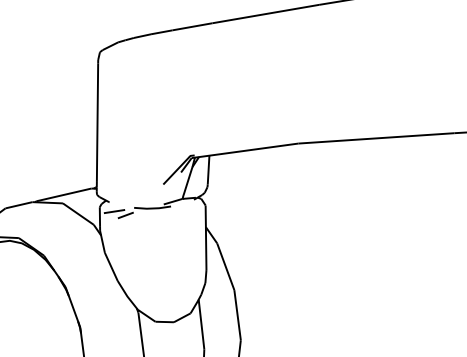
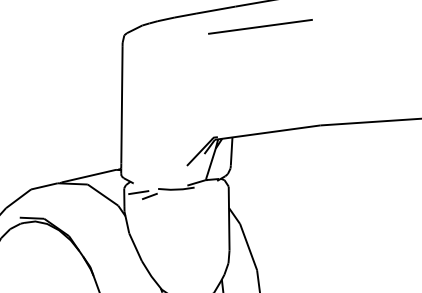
line: (237, 43) -> (260, 26), added

